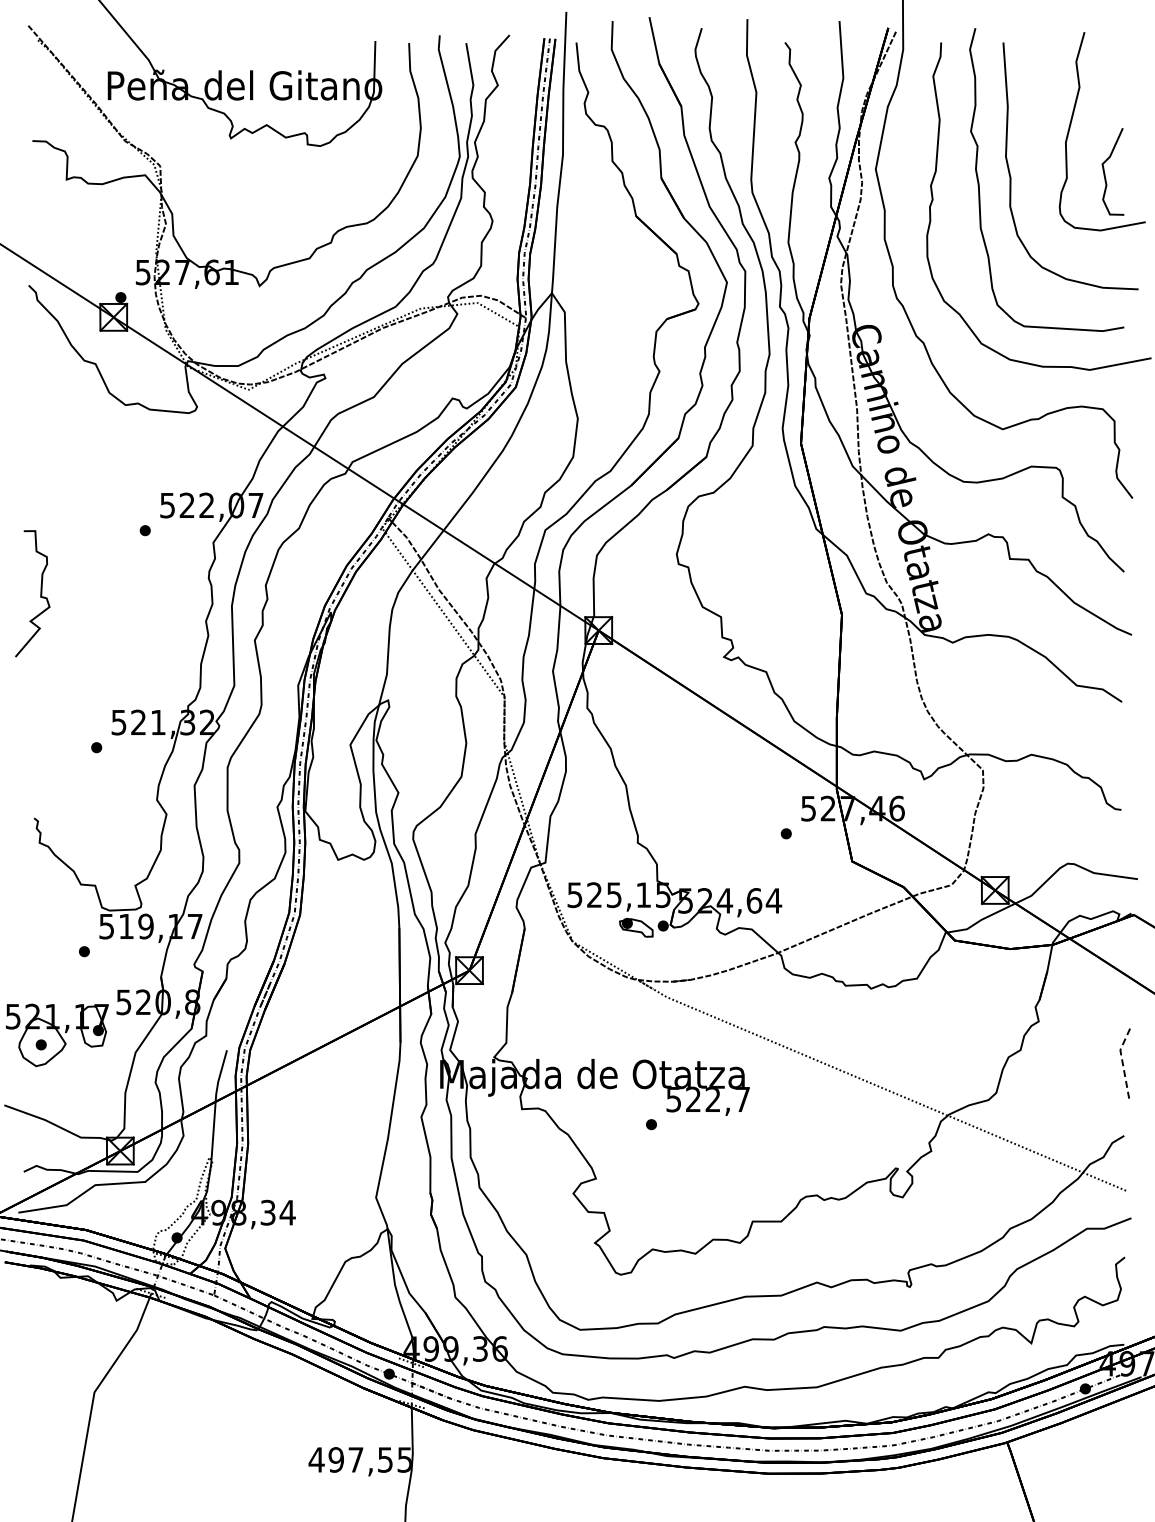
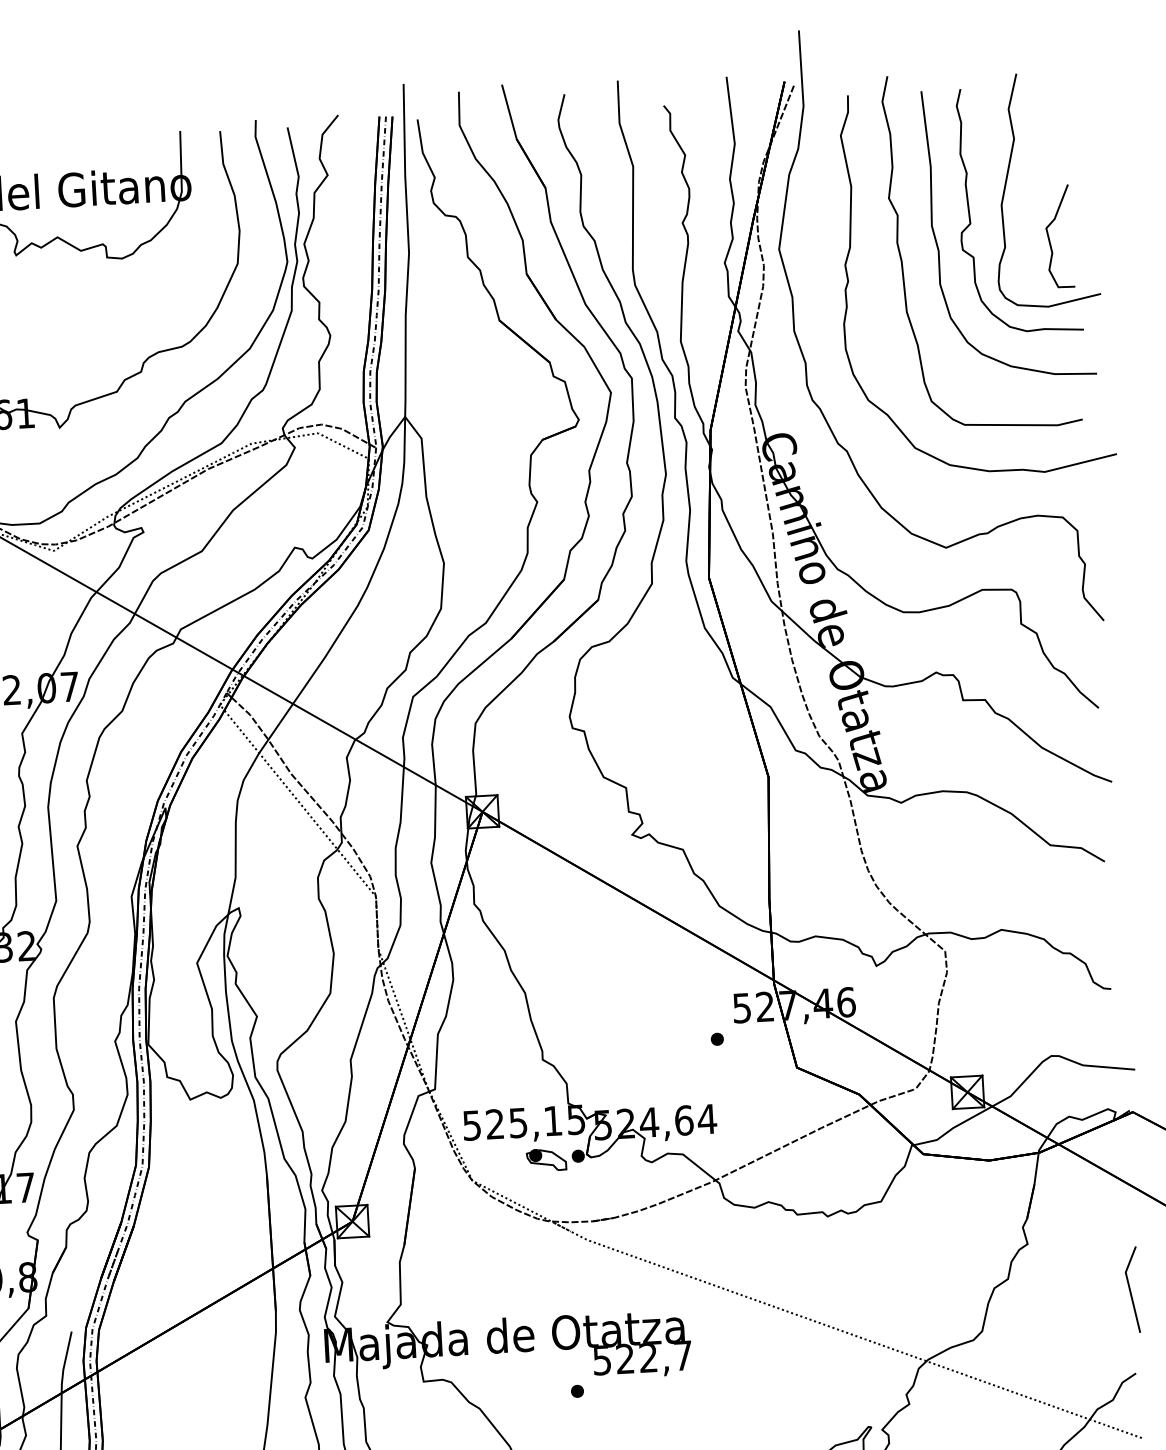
curve: (1039, 149) -> (970, 215), added
line: (1122, 1063) -> (1129, 1288), dashed -> solid

